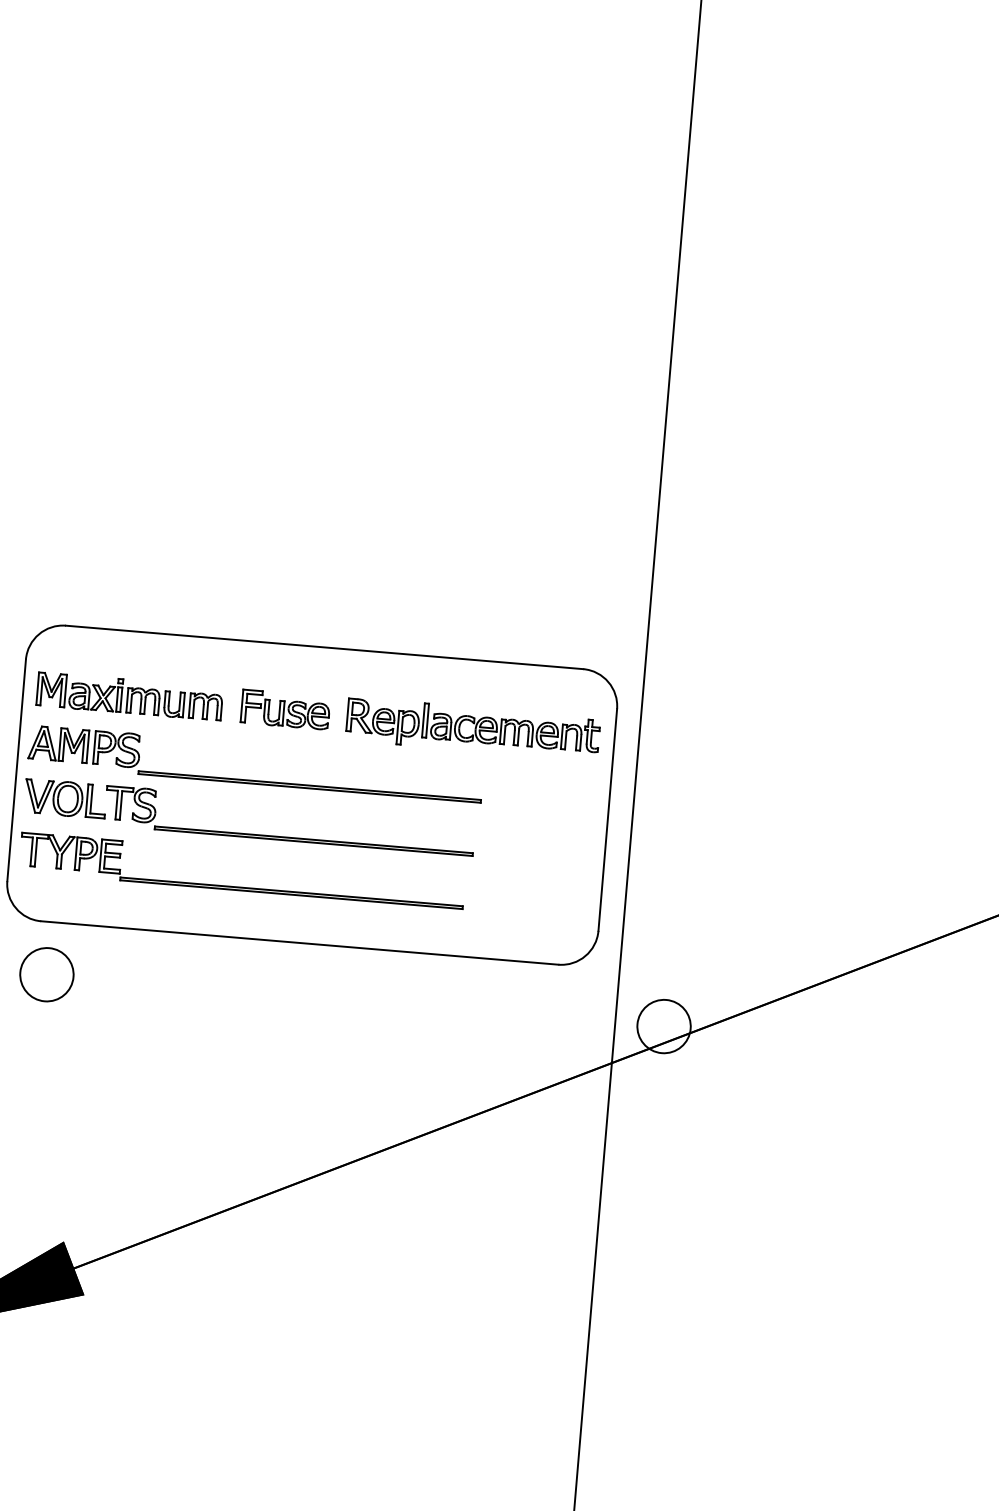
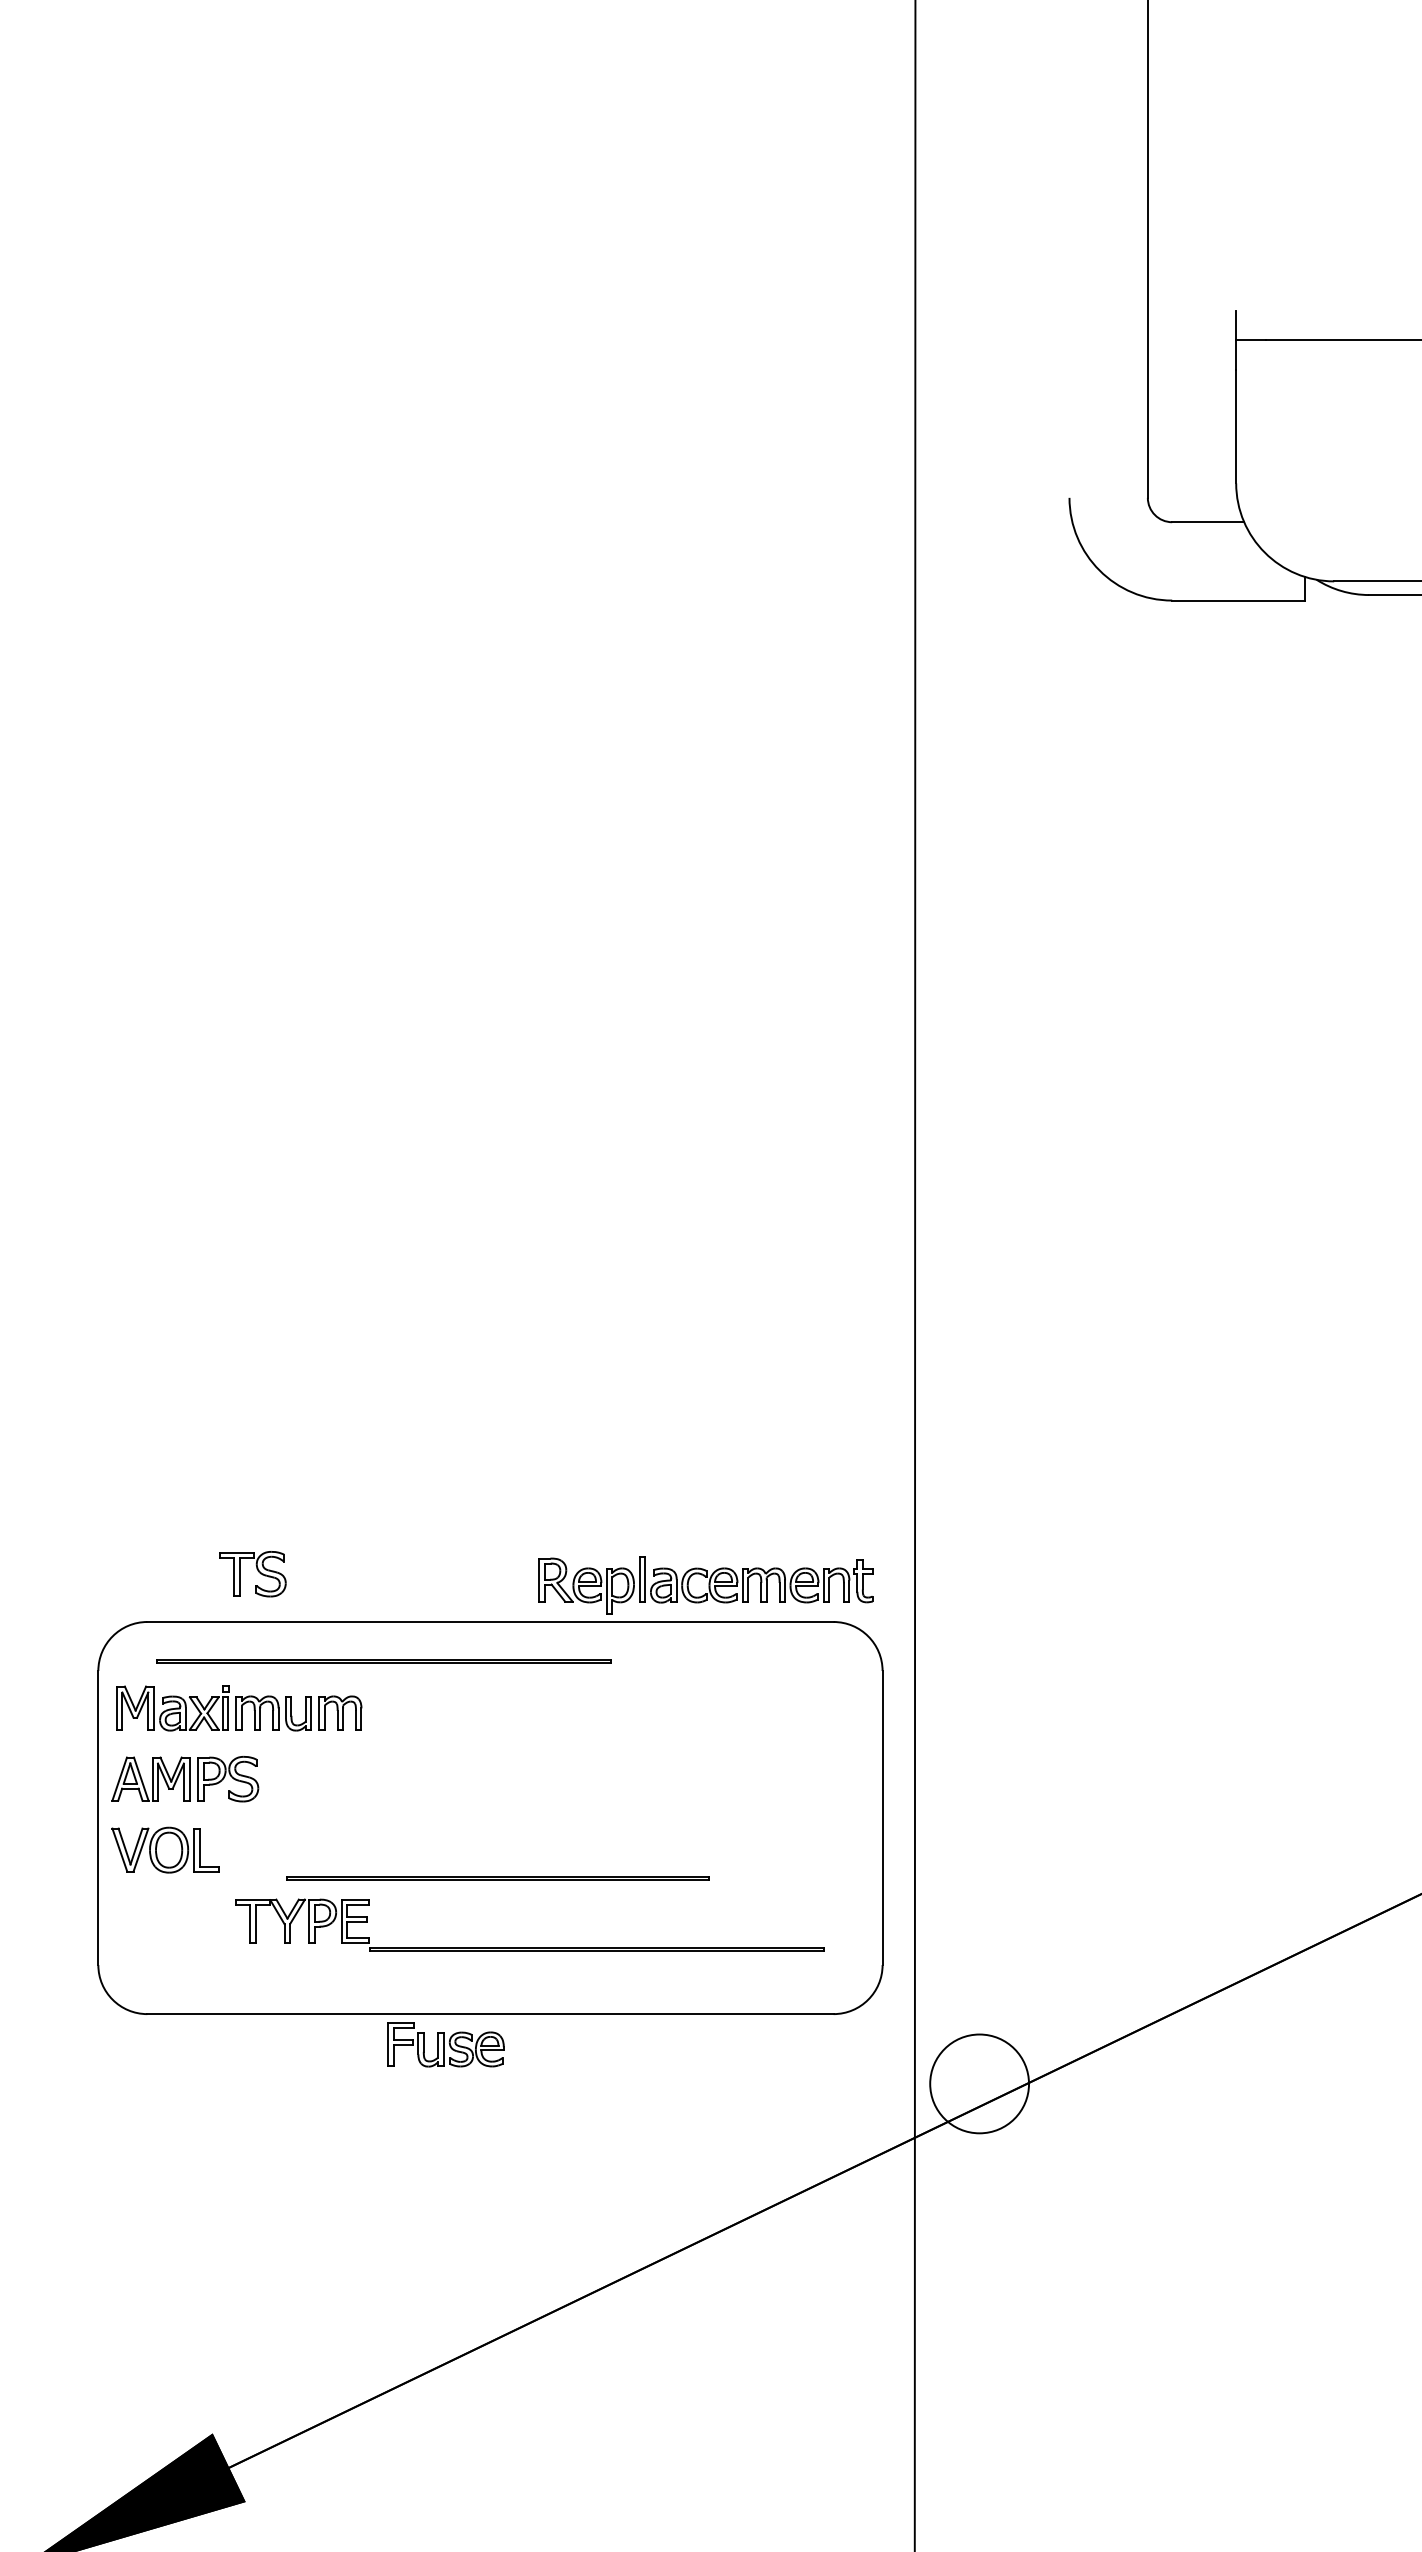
part: (285, 709) -> (445, 2044), moved
part: (472, 729) -> (705, 1585), moved
line: (309, 786) -> (383, 1660), moved
part: (135, 803) -> (258, 1572), moved
part: (240, 887) -> (529, 1947), moved
circle: (46, 974) -> (160, 2083), removed
circle: (664, 1026) -> (979, 2083), size x1.4

